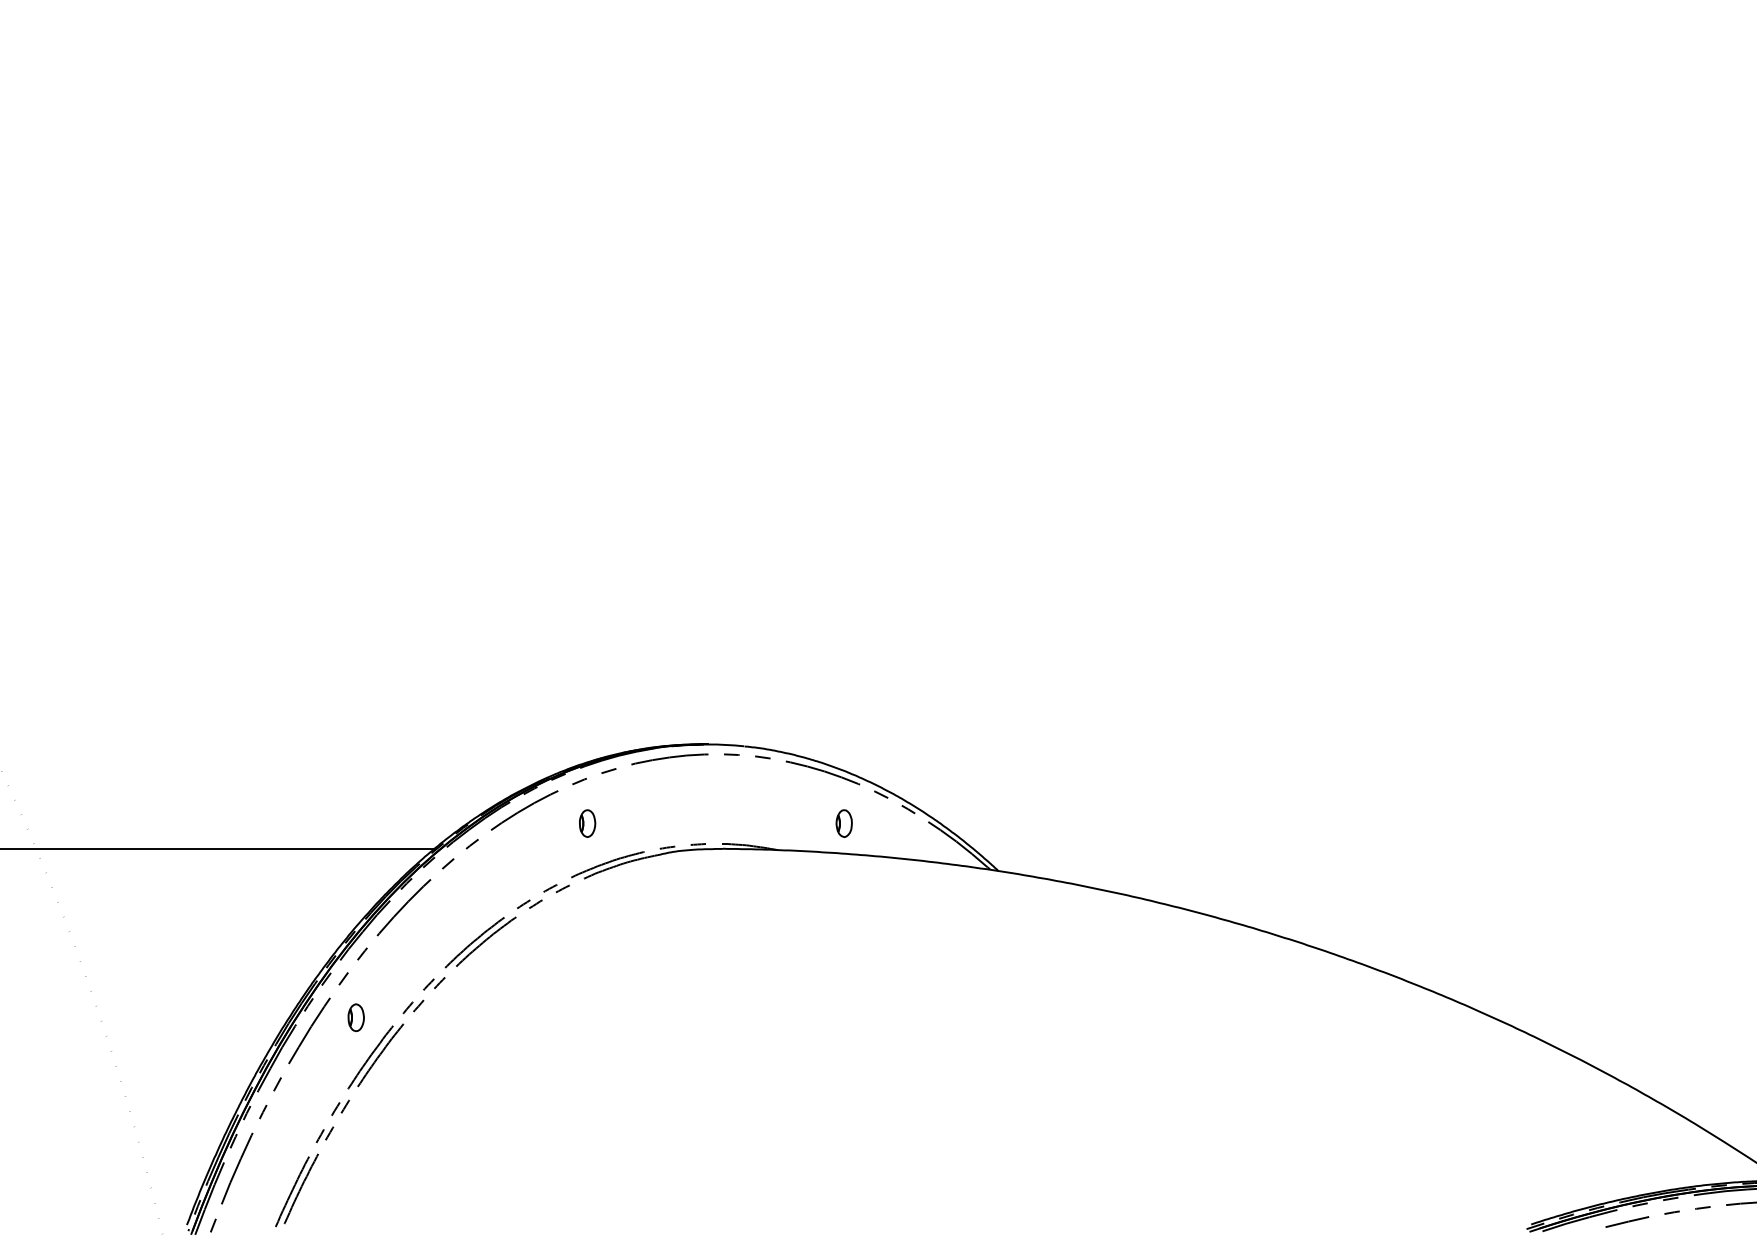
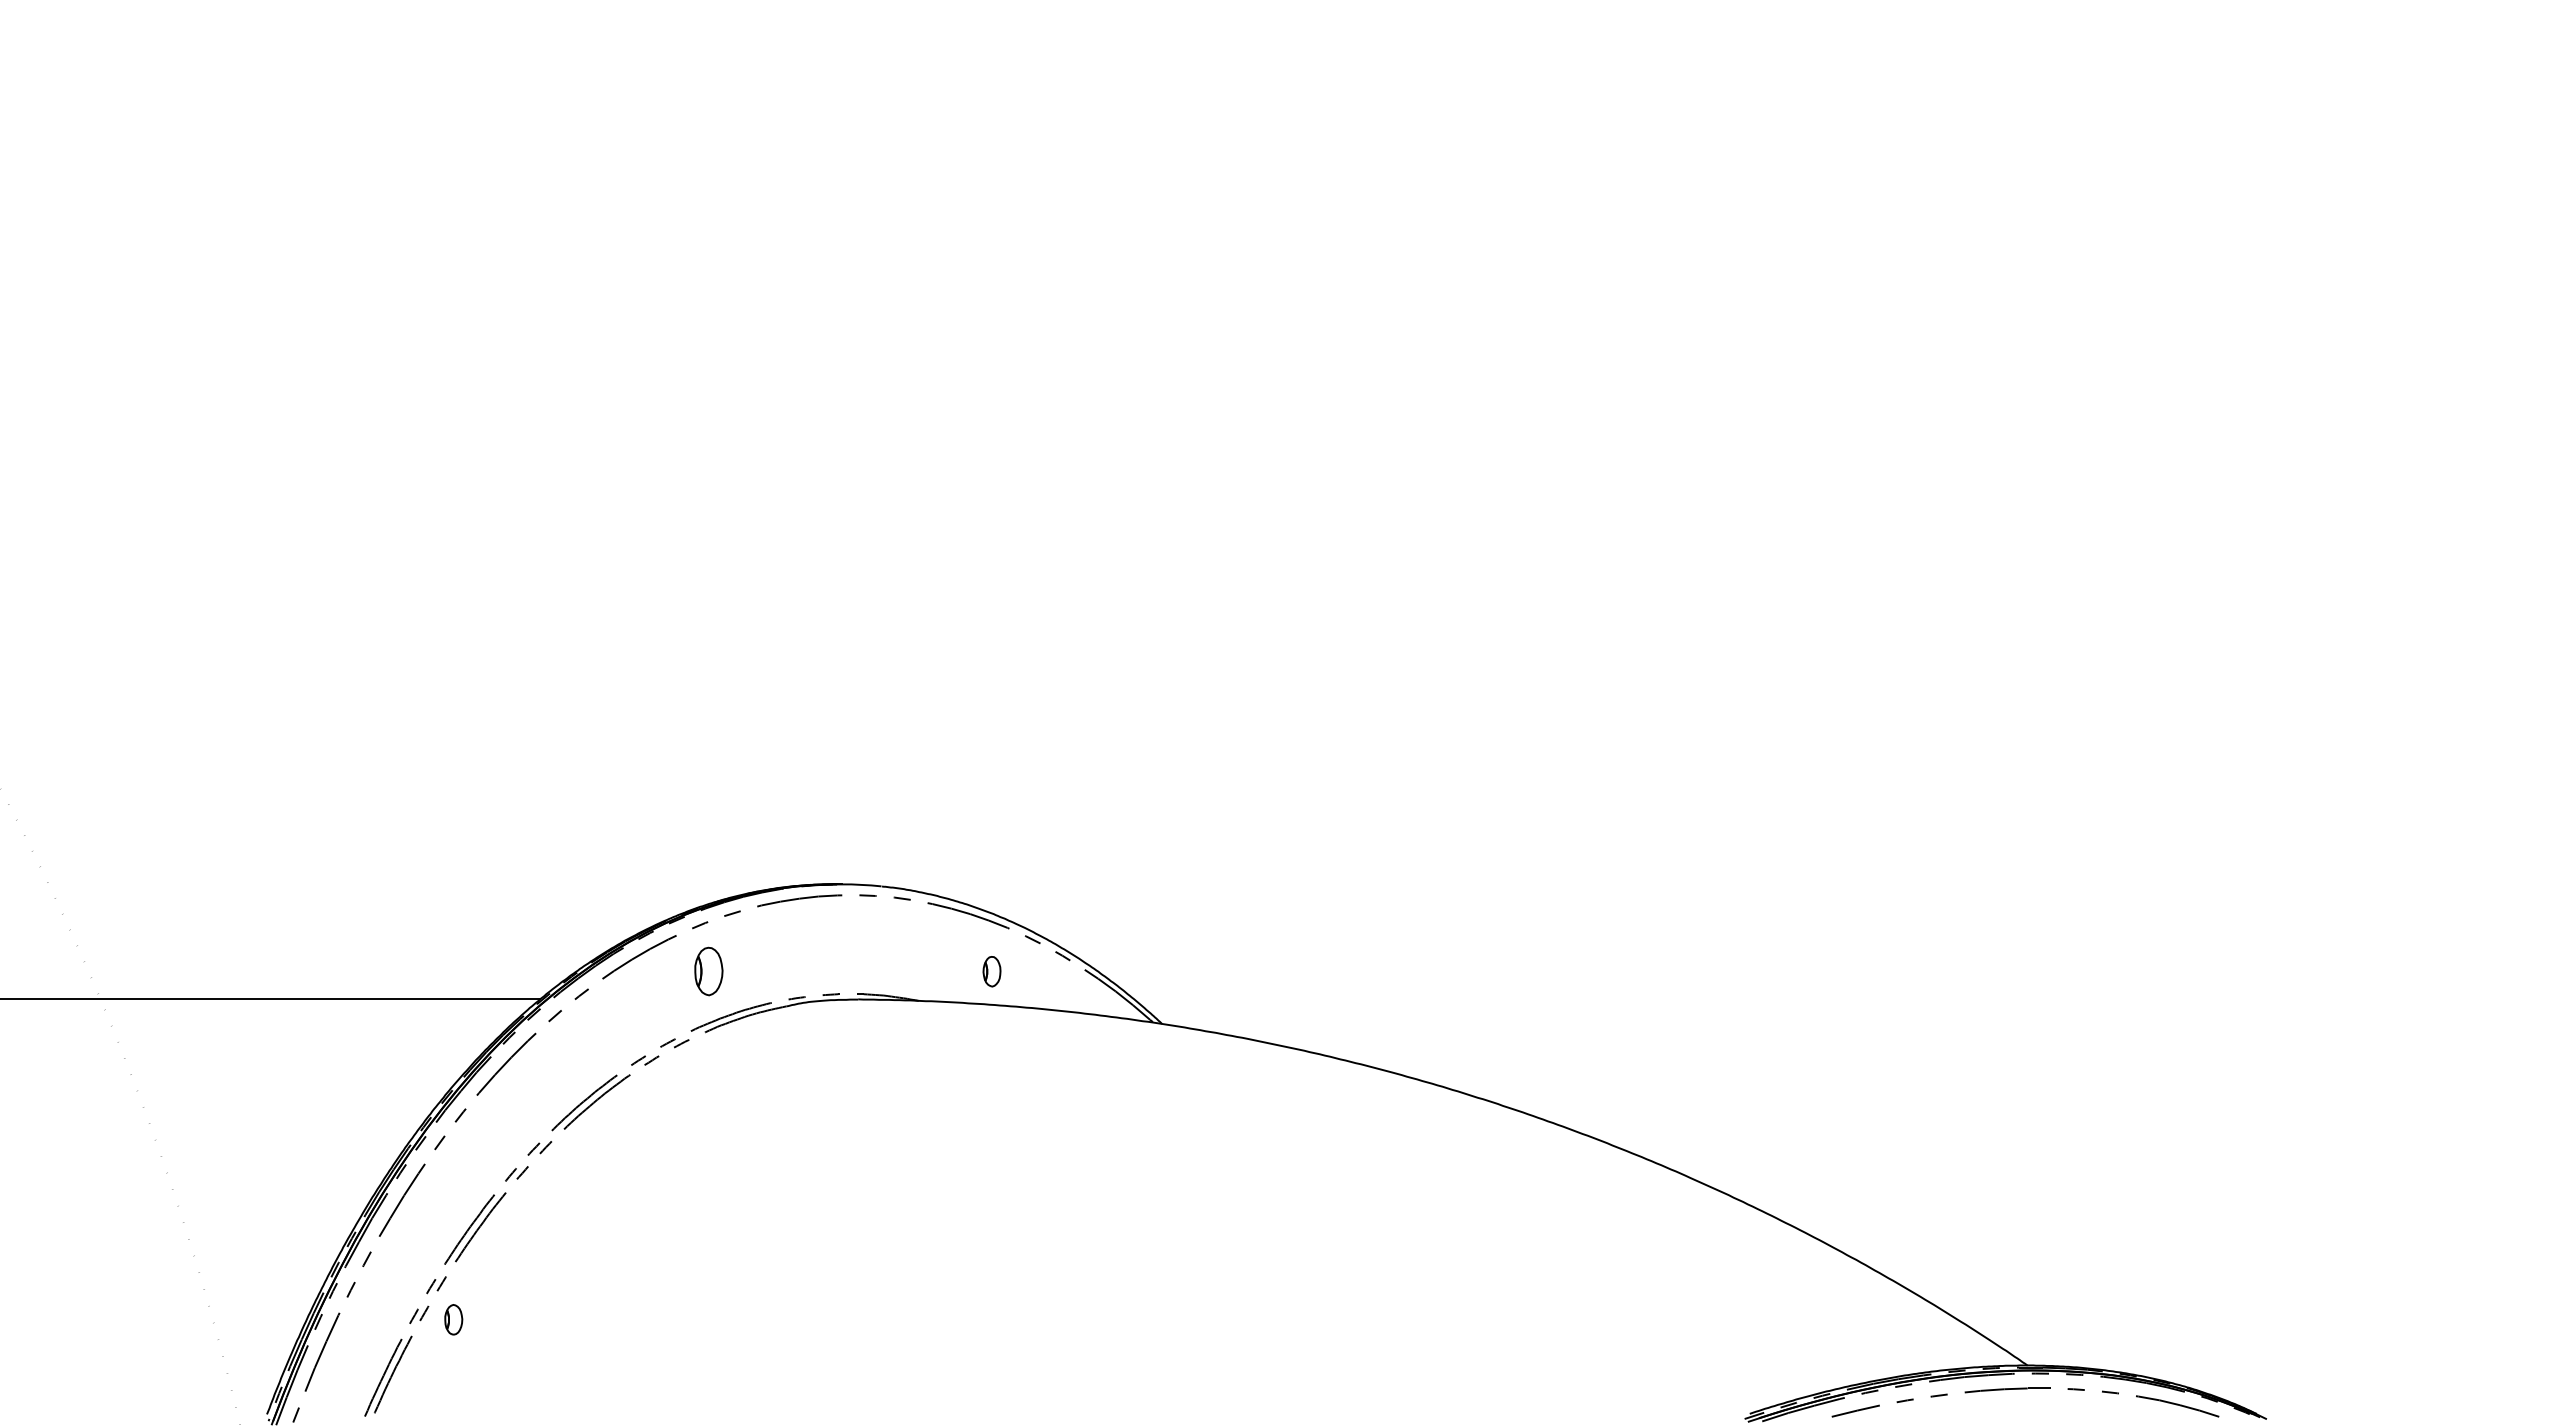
part: (587, 823) -> (708, 971), size x1.6
part: (356, 1017) -> (453, 1319), moved

